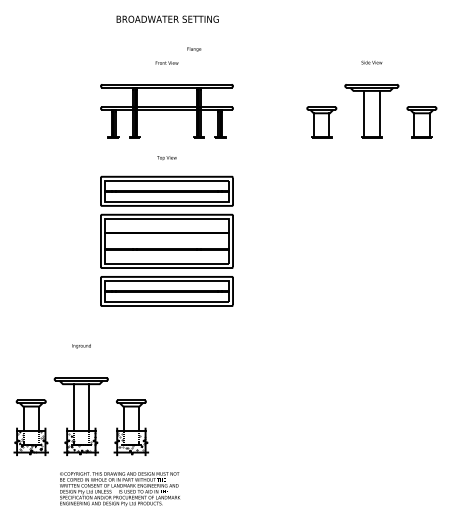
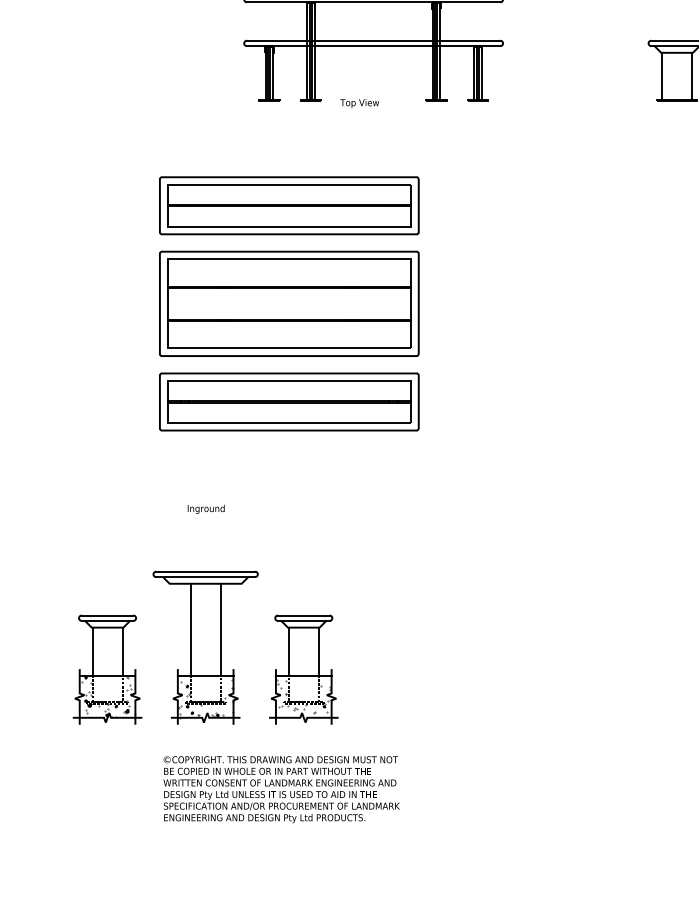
text: (166, 158) -> (358, 104), moved
part: (166, 240) -> (288, 302), moved

